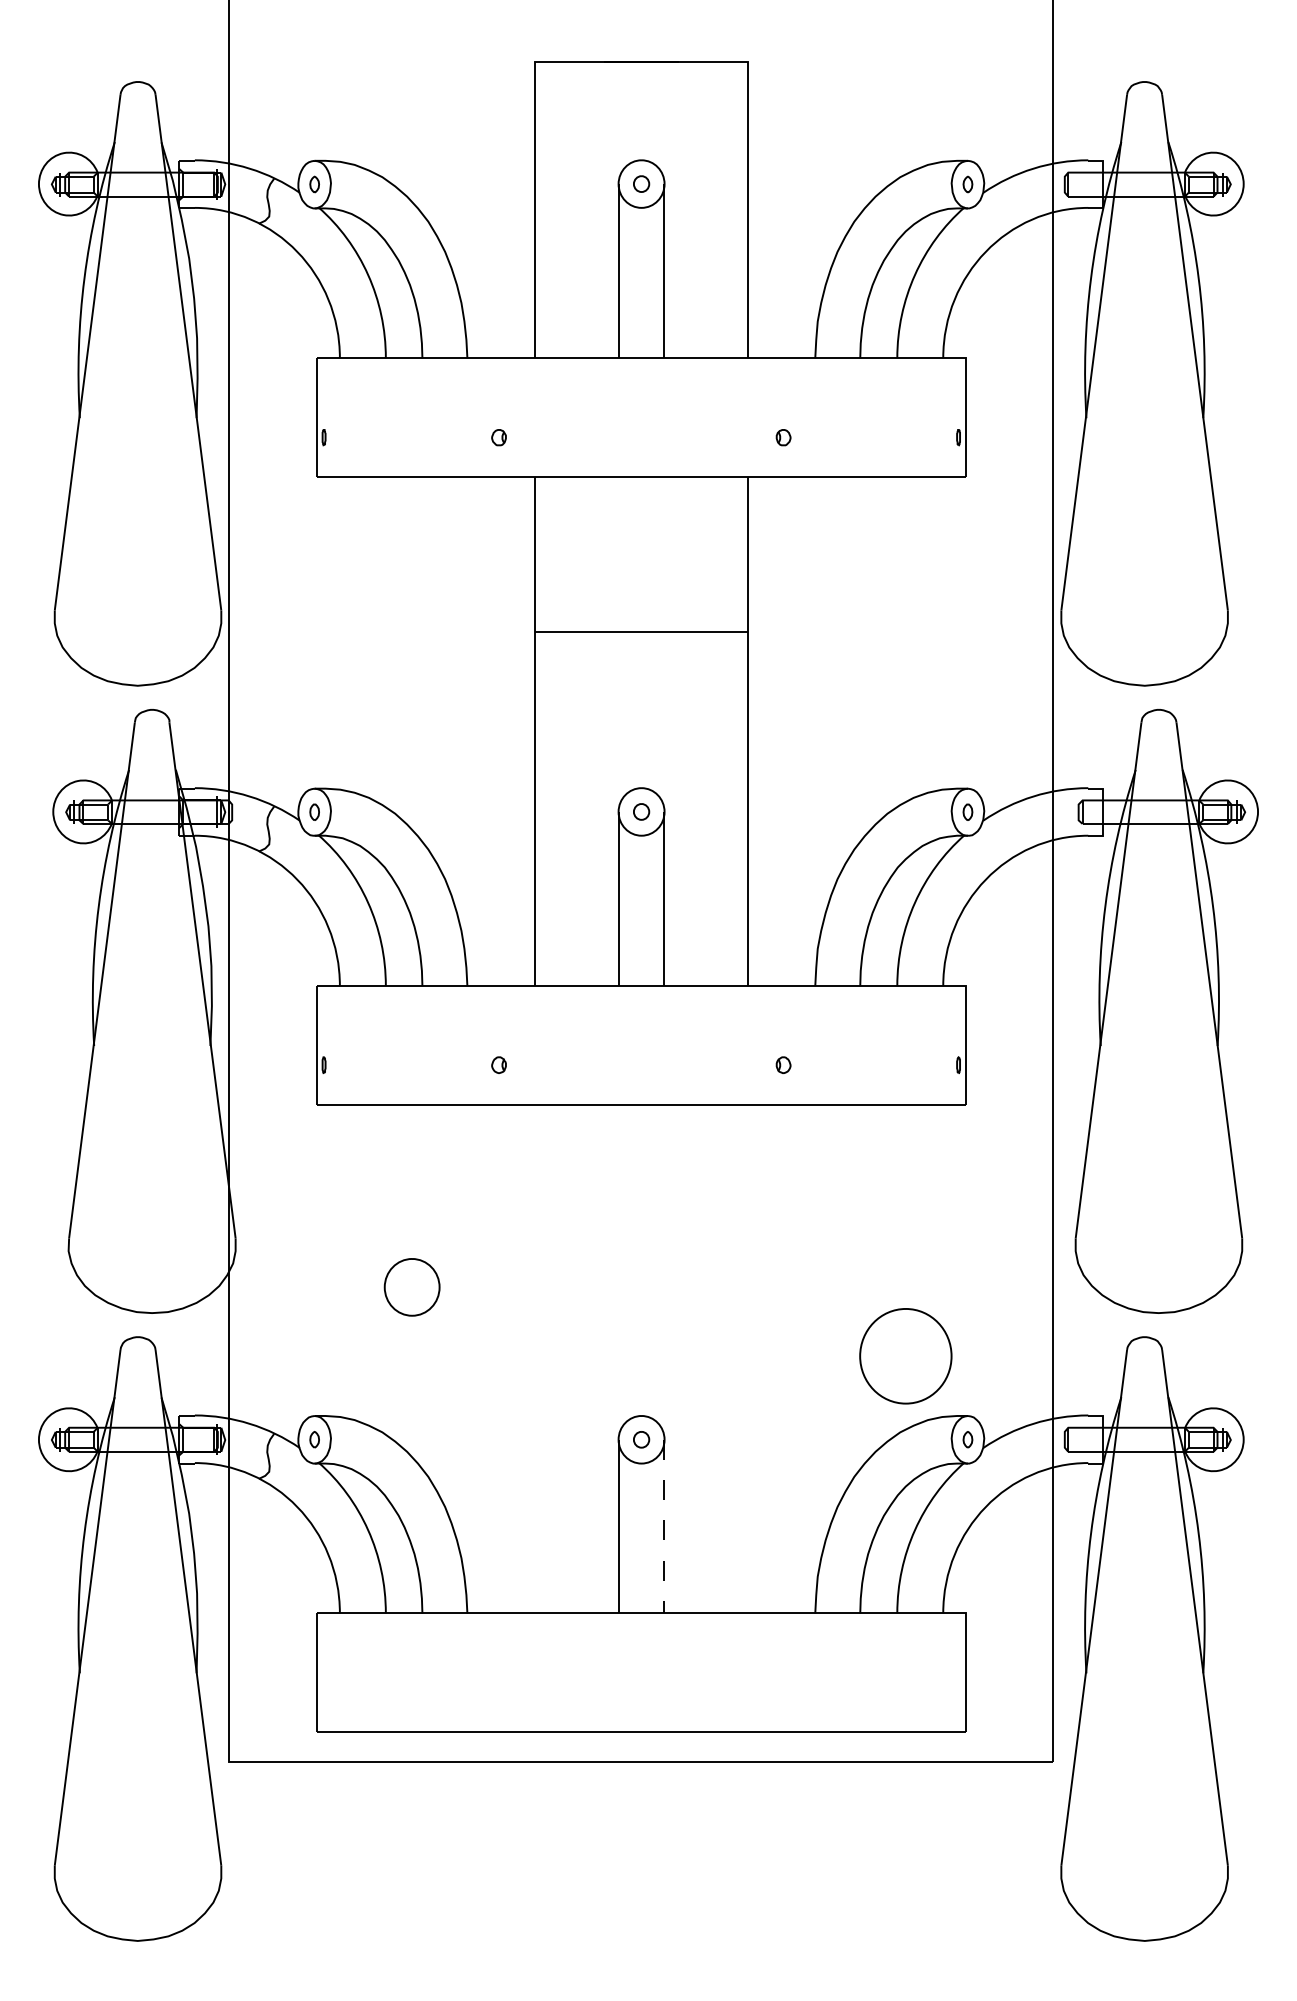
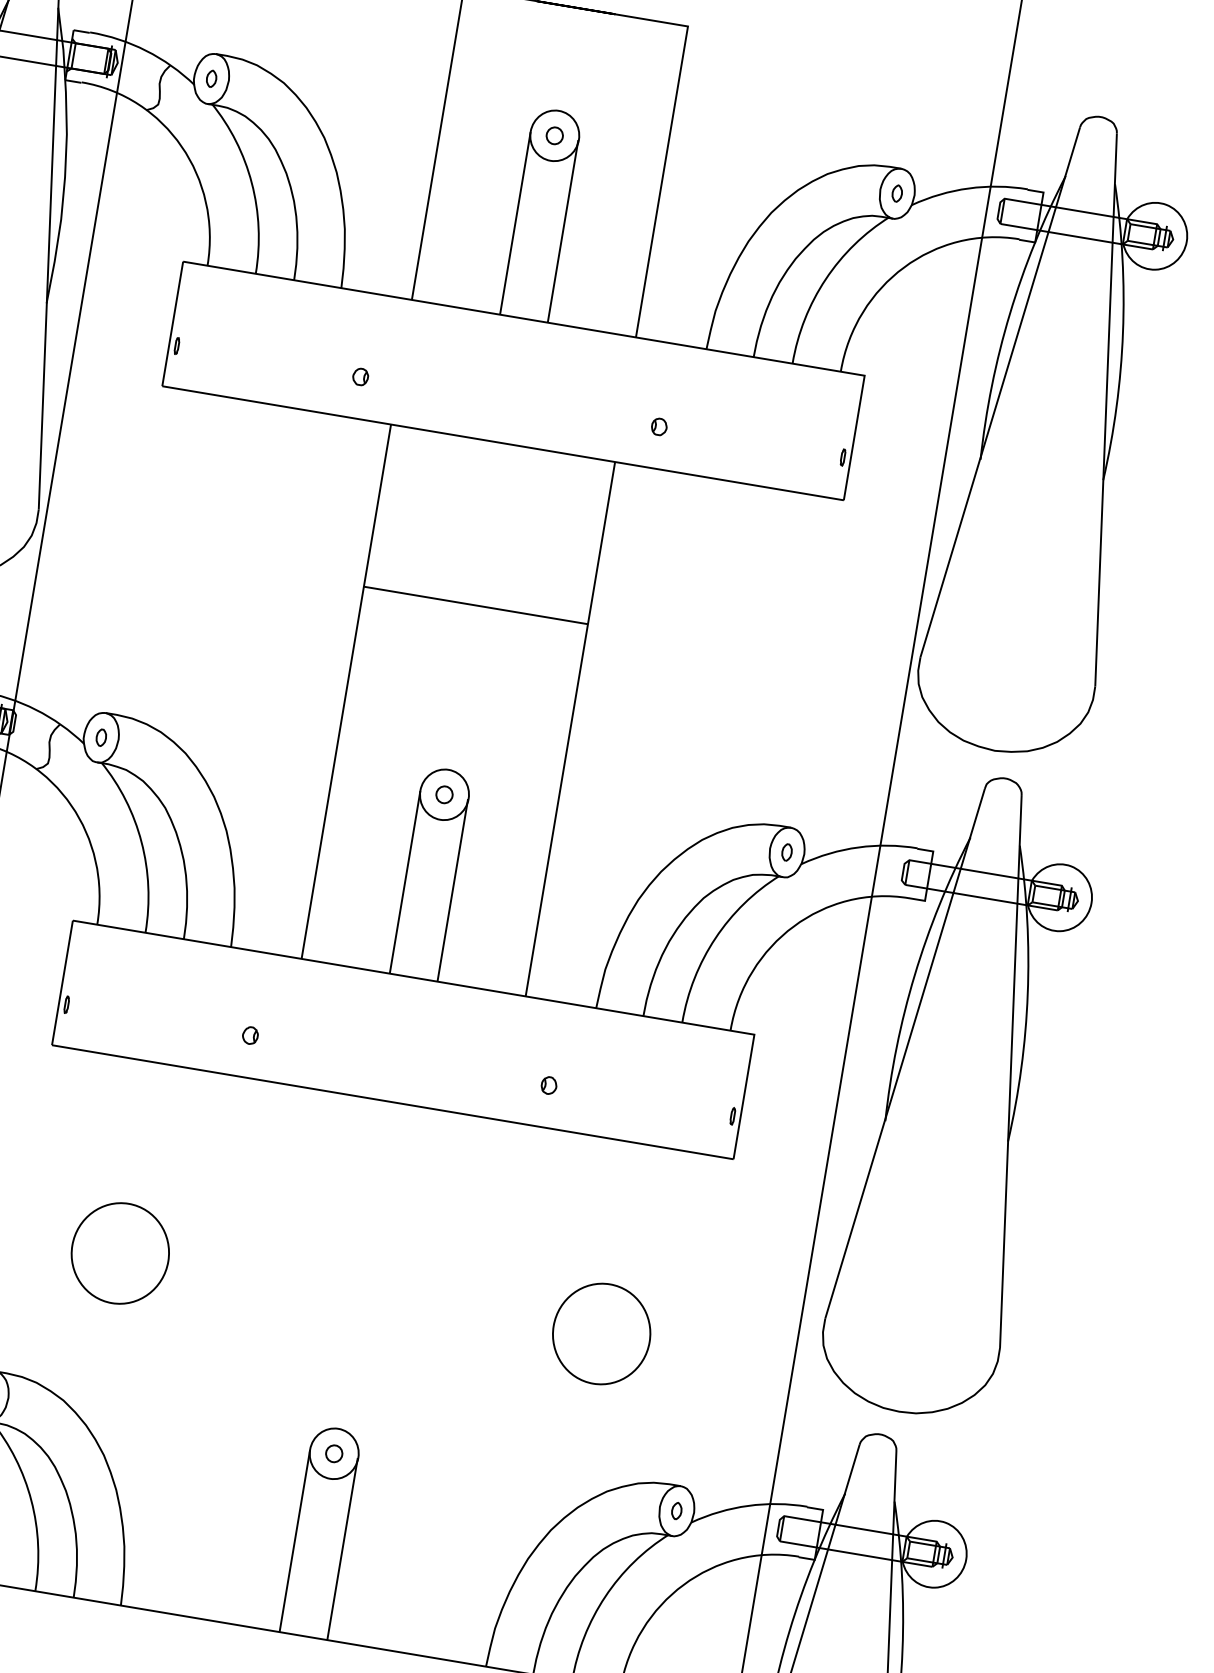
part: (411, 1287) -> (119, 1253), size x1.67
part: (905, 1356) -> (601, 1334), moved
line: (664, 1526) -> (343, 1548), dashed -> solid

